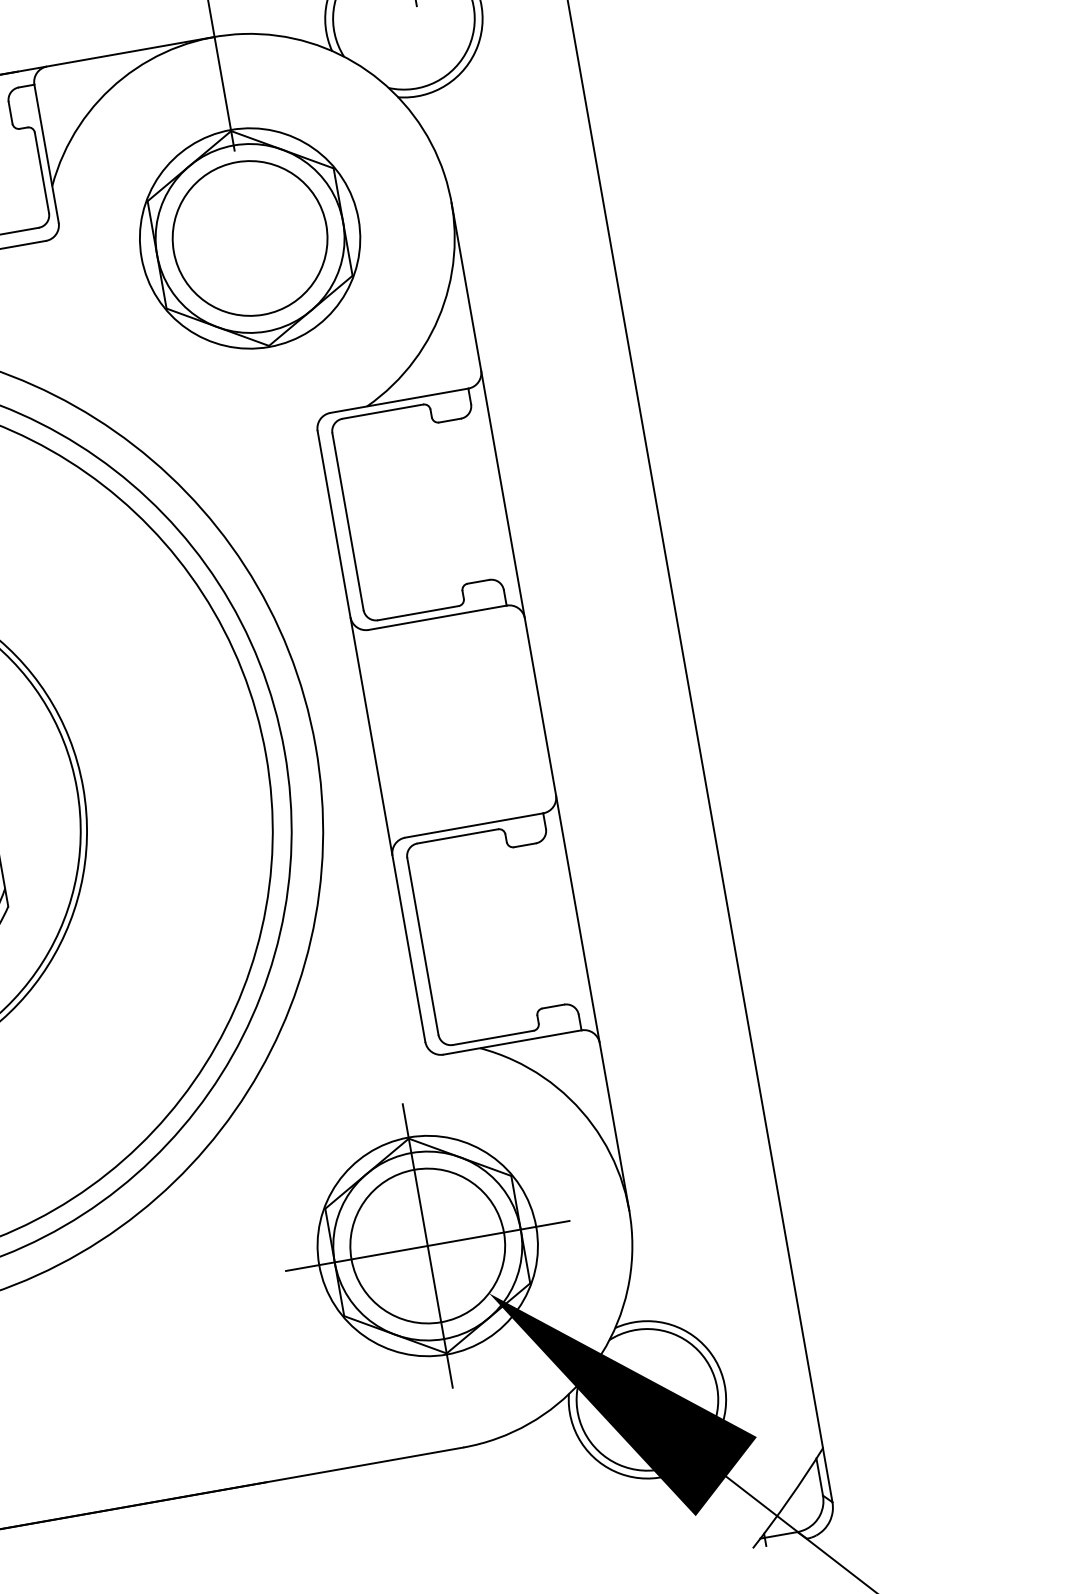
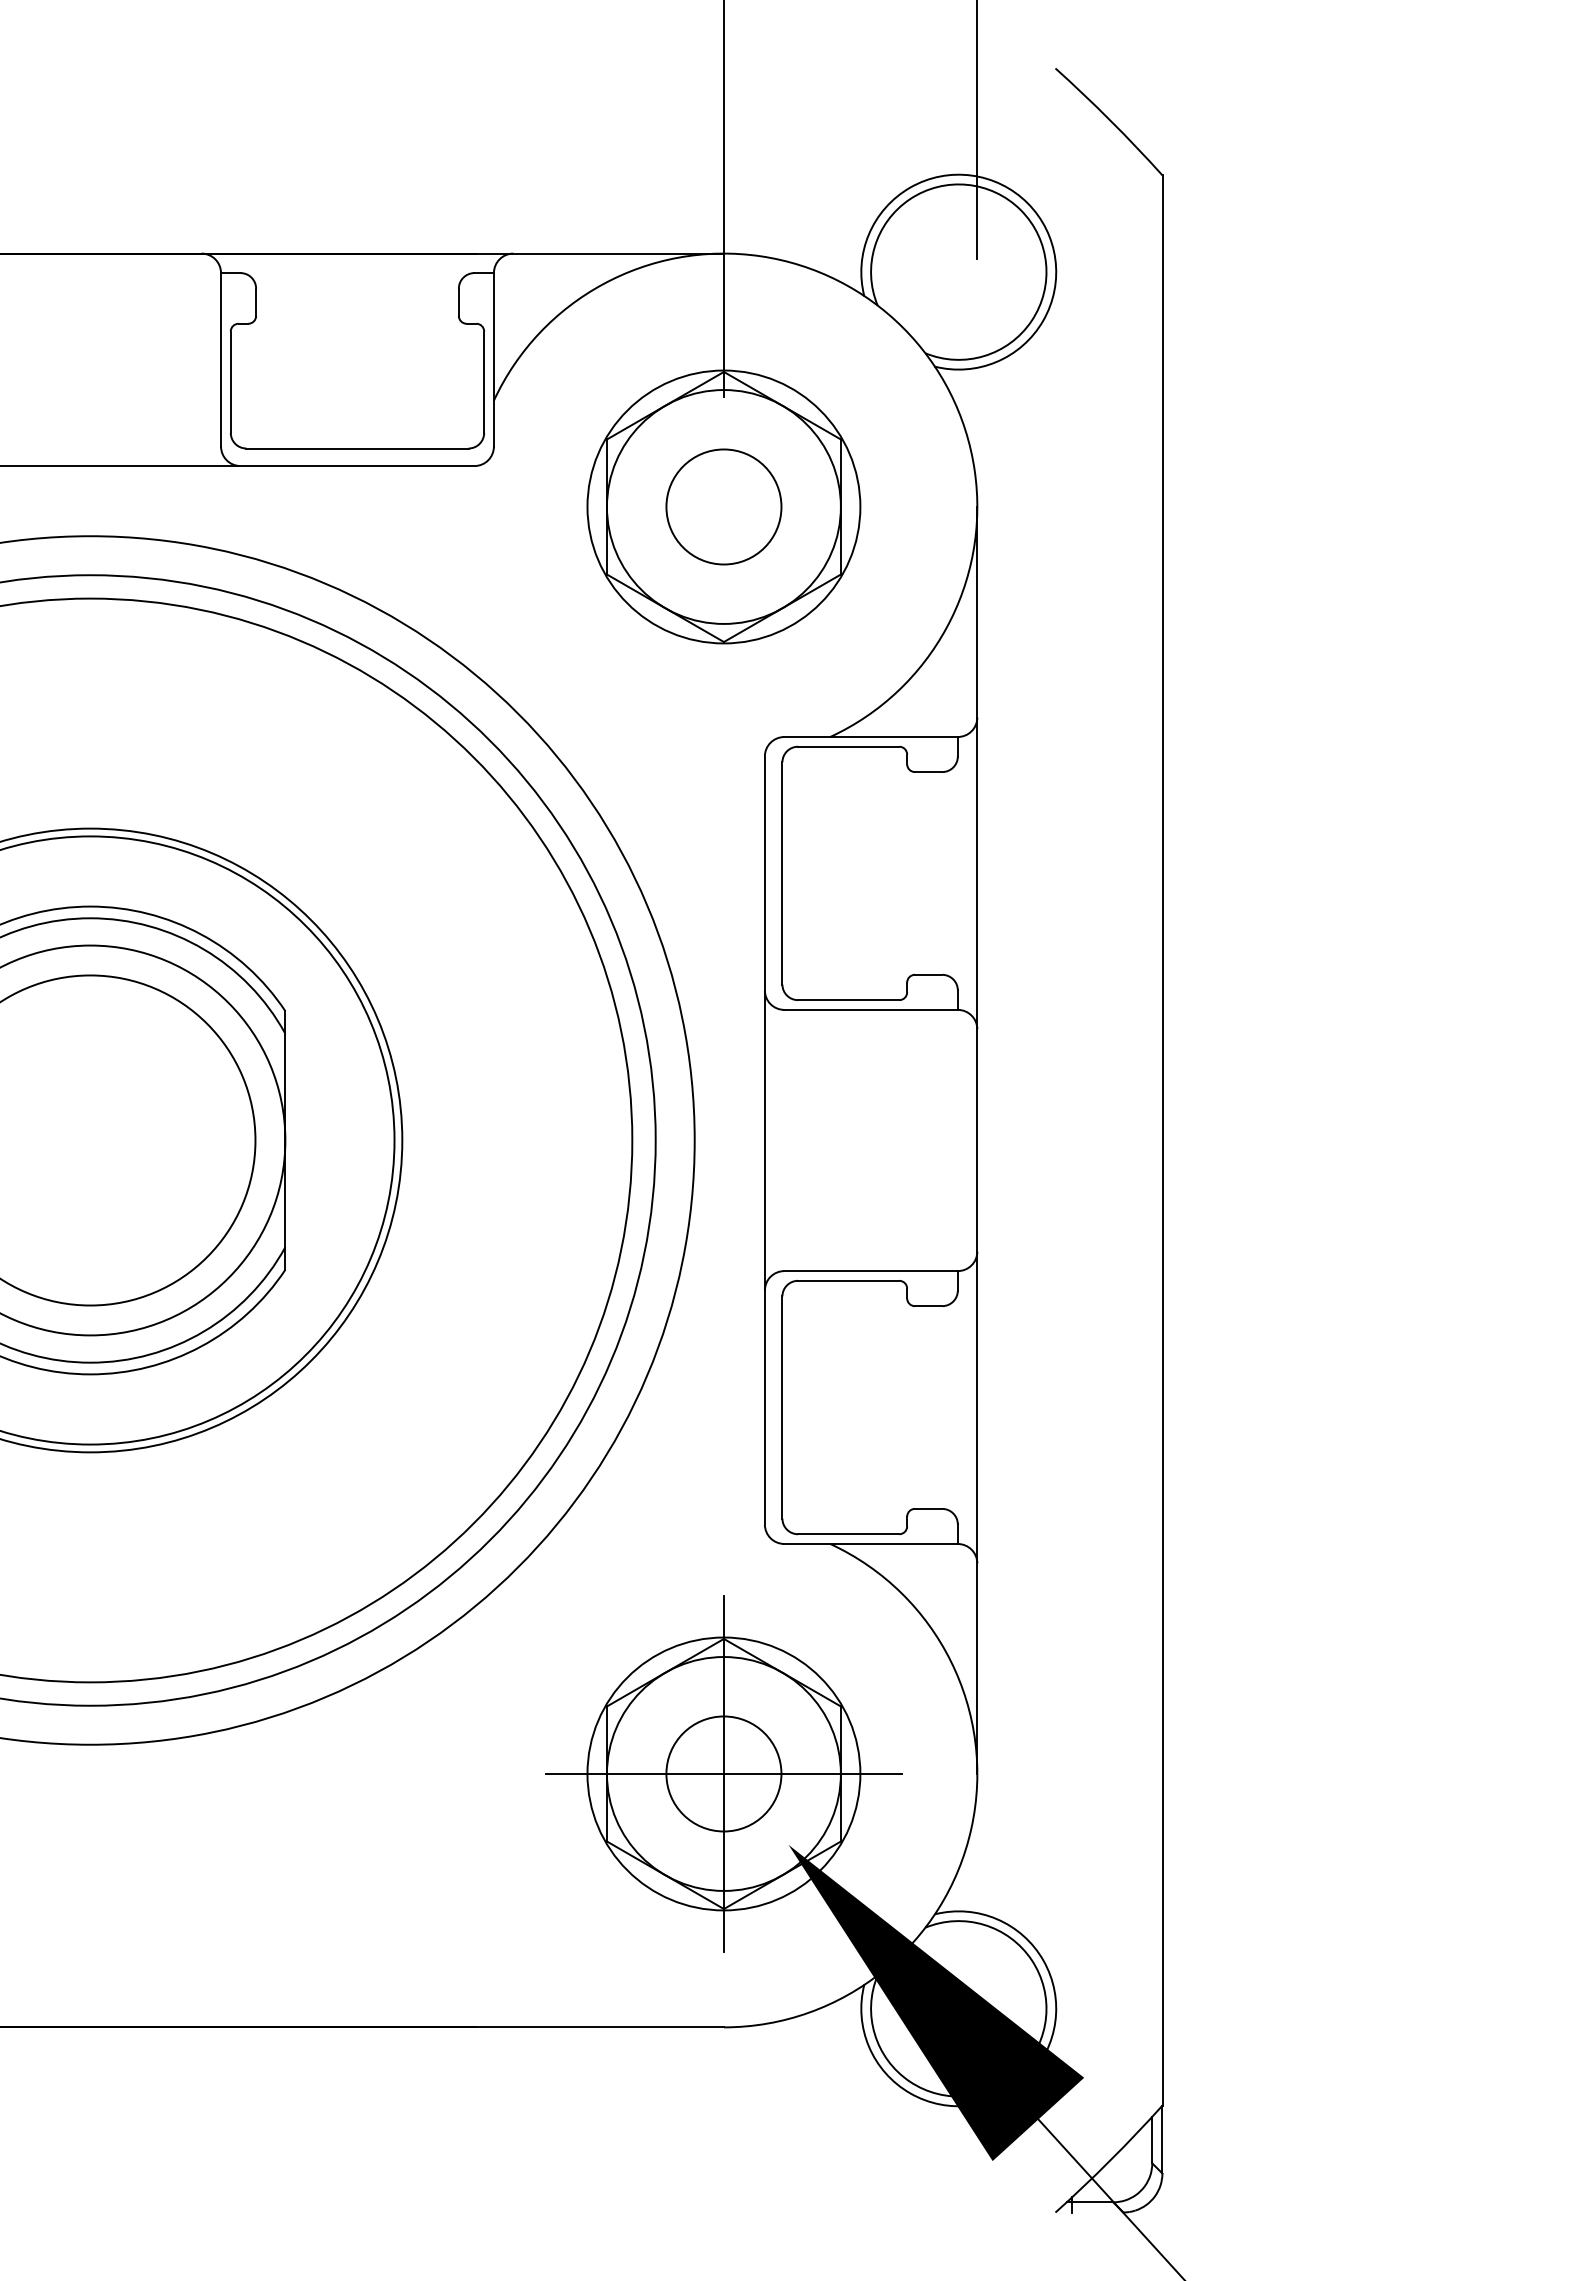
circle: (249, 238) -> (723, 506), size x0.6
circle: (427, 1245) -> (723, 1773), size x0.6

